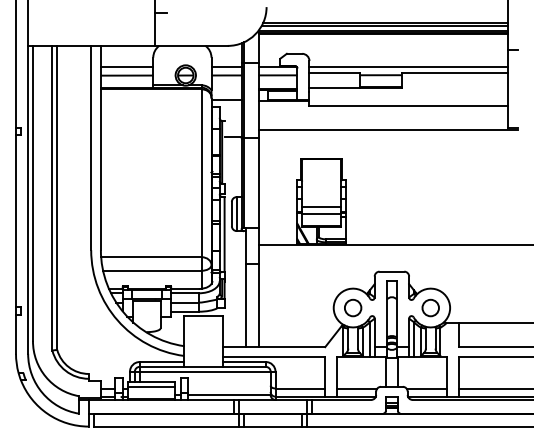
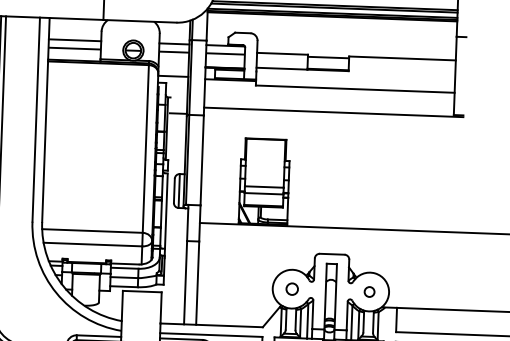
line: (408, 67) -> (356, 50), removed
circle: (353, 307) -> (292, 288), size x0.7
circle: (430, 307) -> (369, 291), size x0.6

